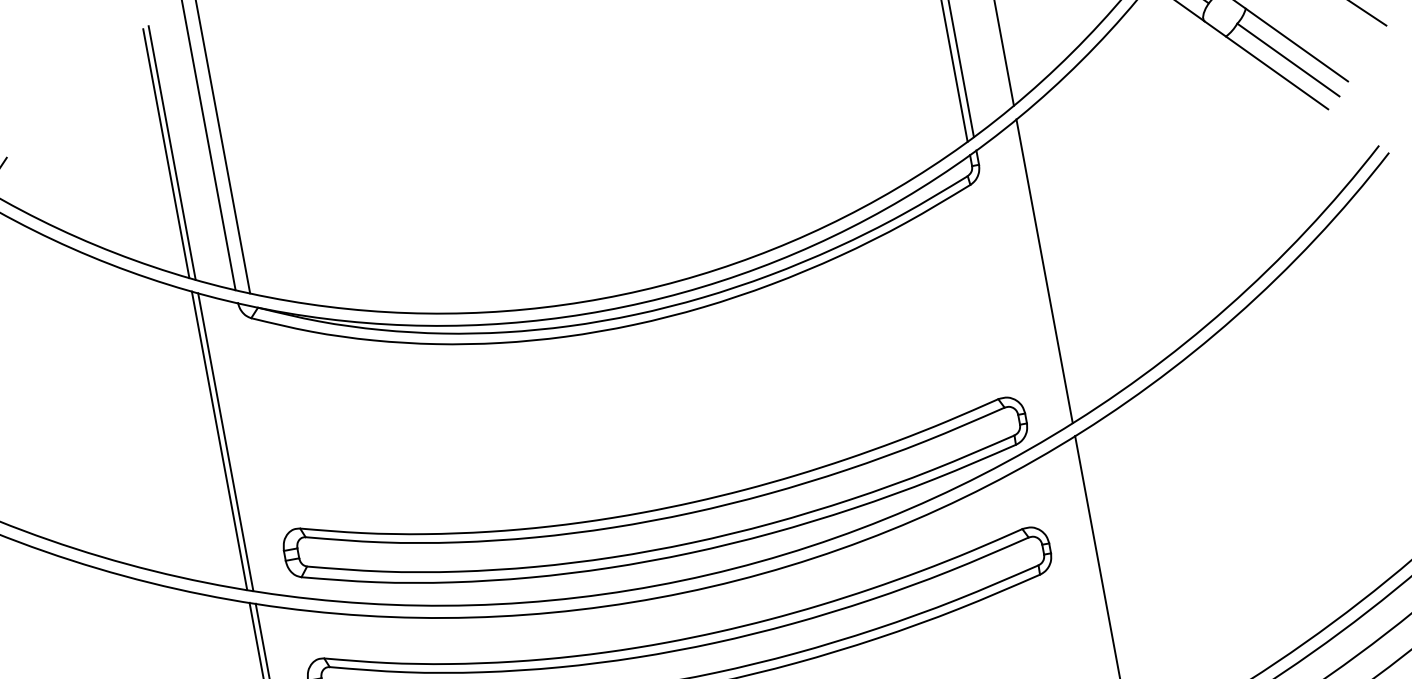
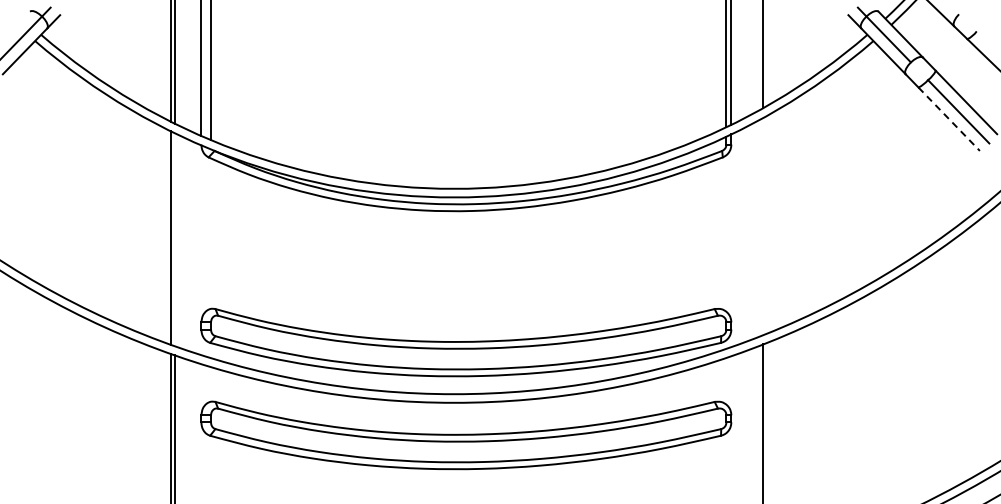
line: (1277, 73) -> (949, 119), solid -> dashed
line: (1045, 271) -> (763, 226), removed
line: (226, 441) -> (175, 239), removed

